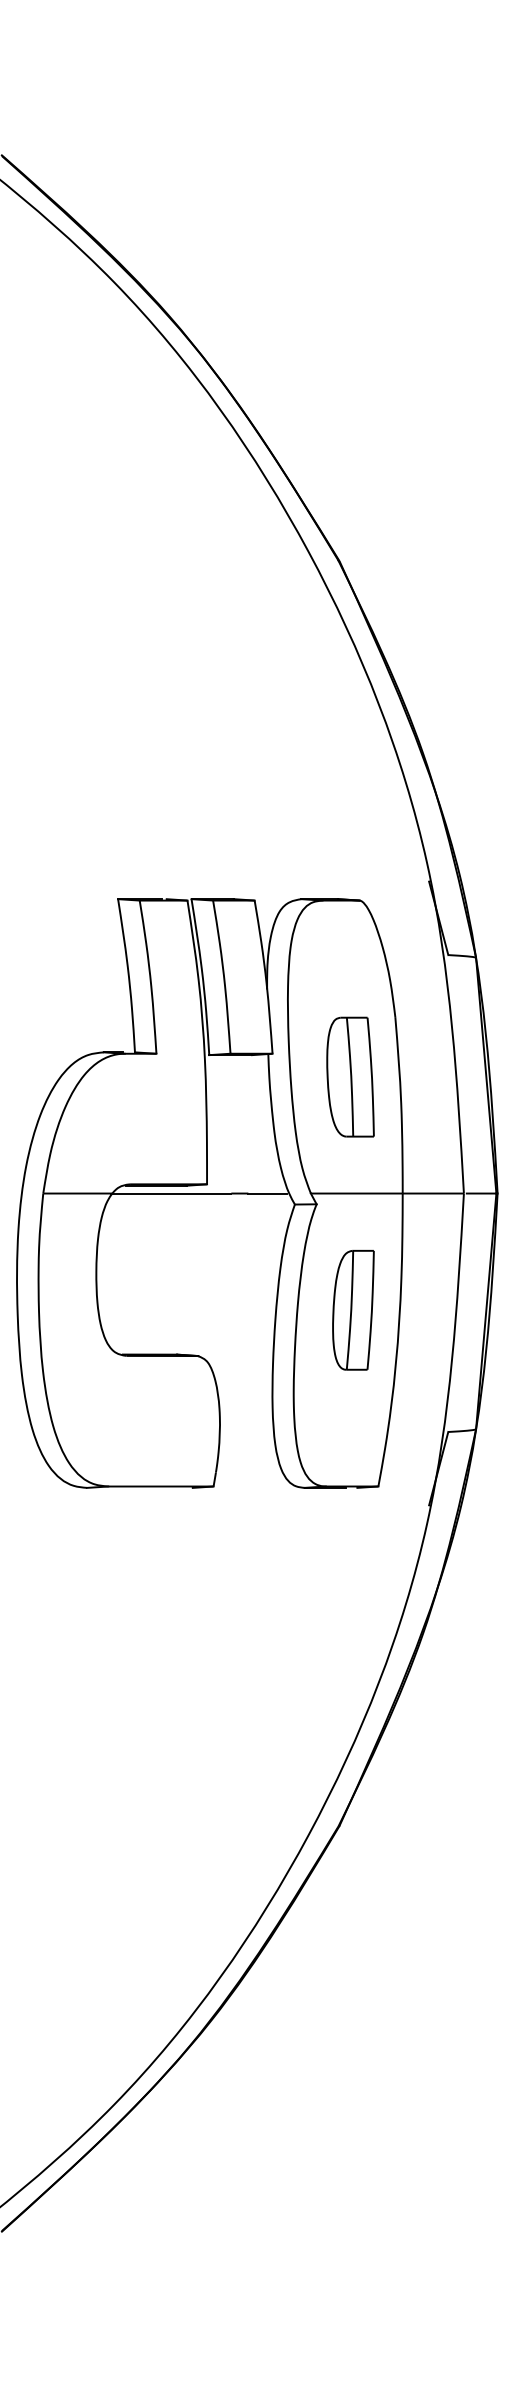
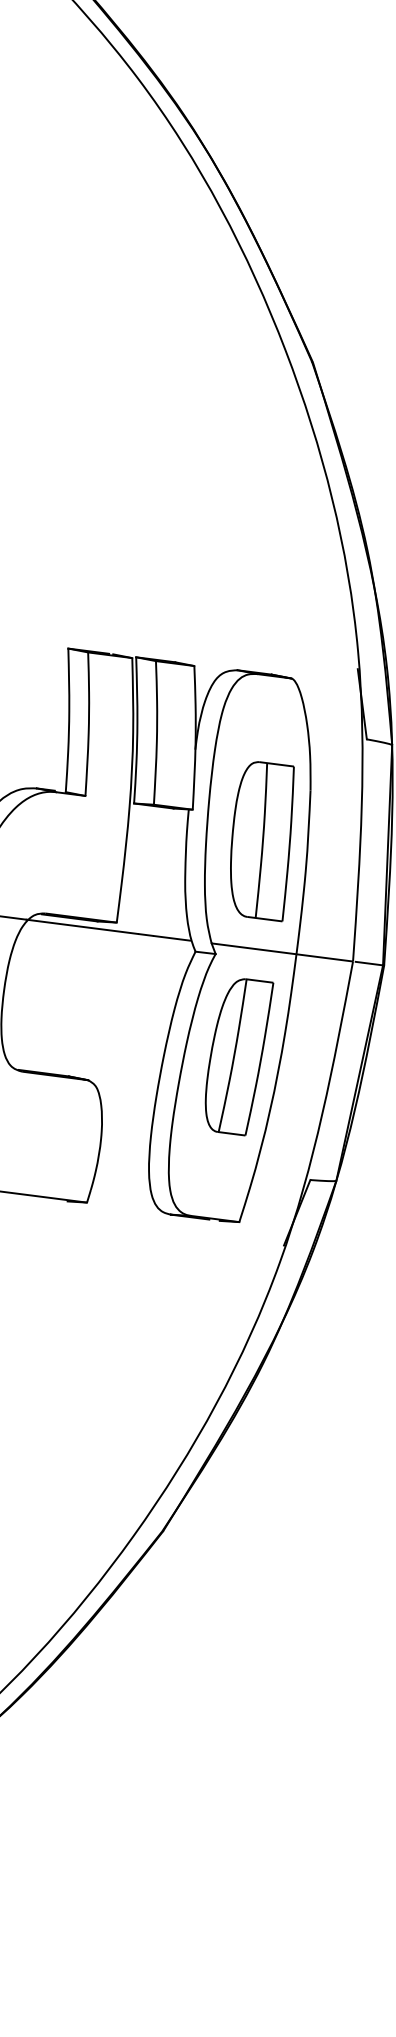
part: (350, 1076) -> (262, 839), size x1.4
part: (353, 1310) -> (237, 1056), size x1.4

